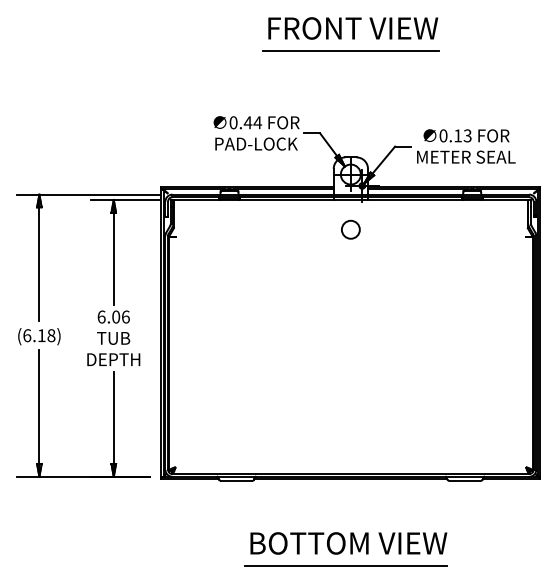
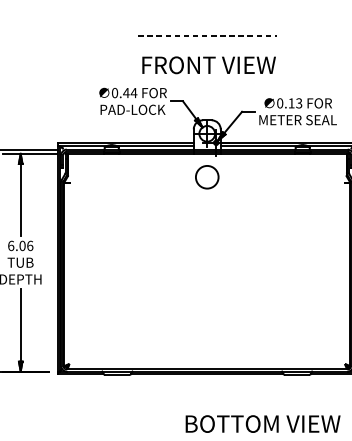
text: (353, 28) -> (209, 65), moved
line: (351, 50) -> (207, 36), solid -> dashed
circle: (350, 229) -> (206, 177), size x1.6
text: (348, 543) -> (262, 424), moved

